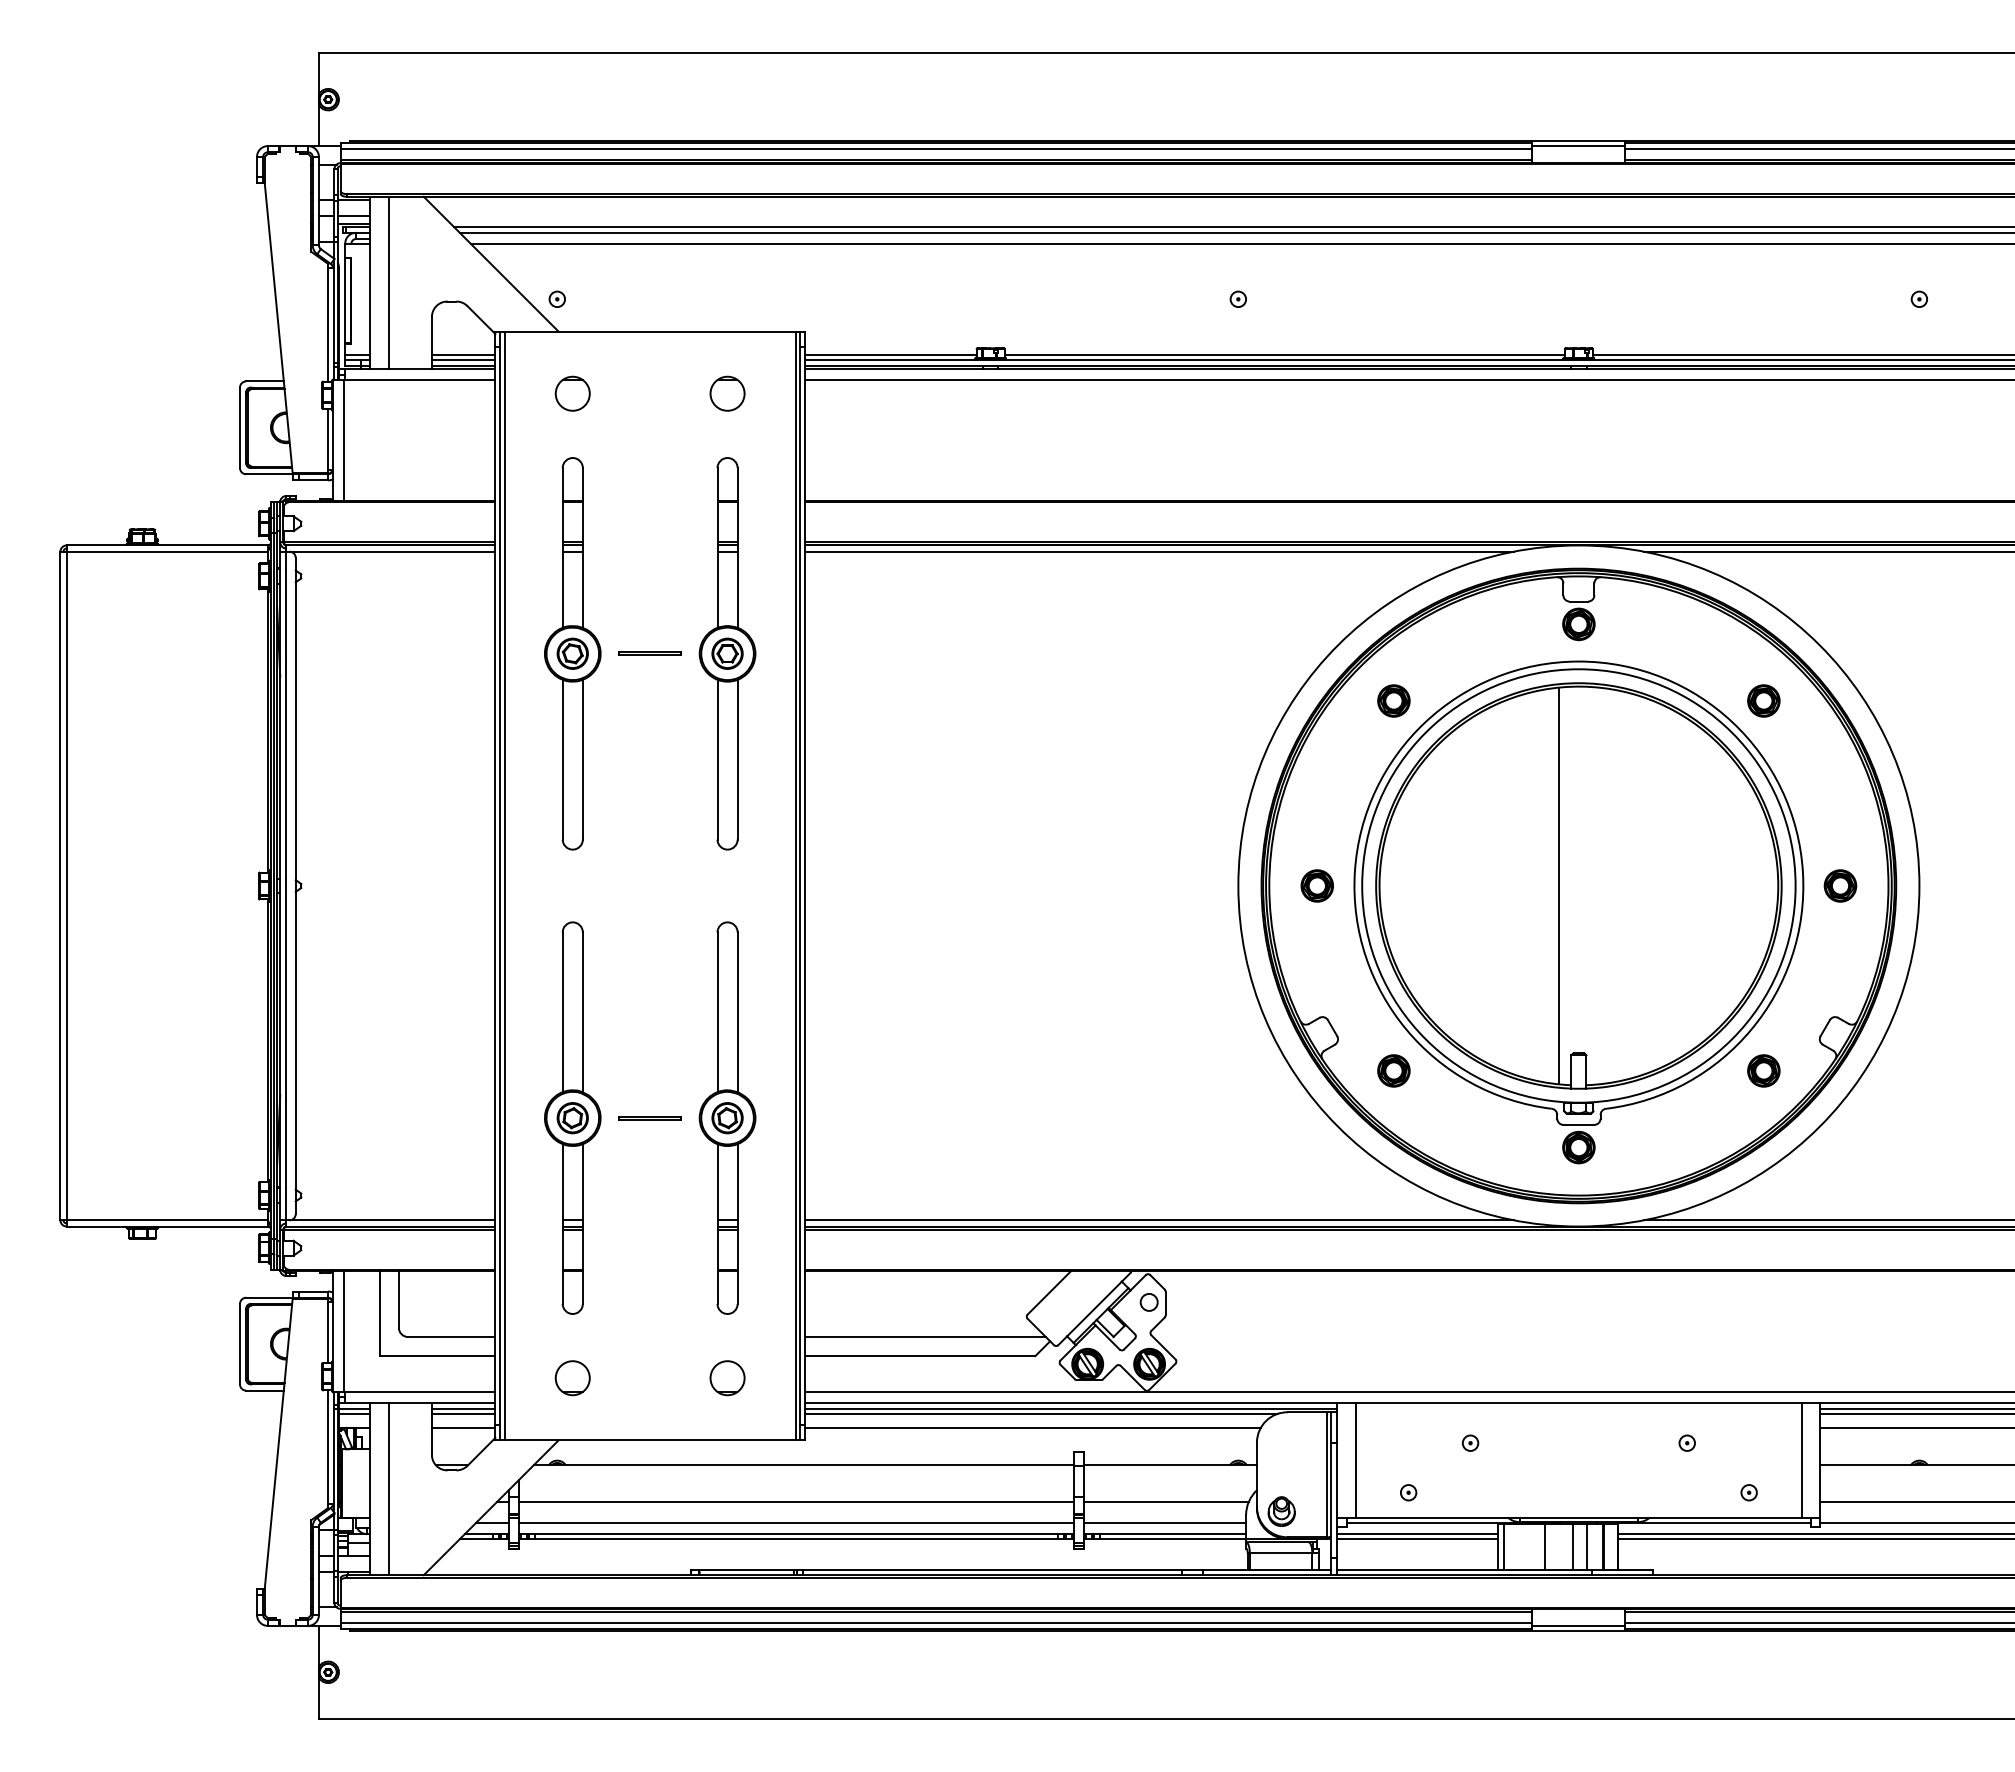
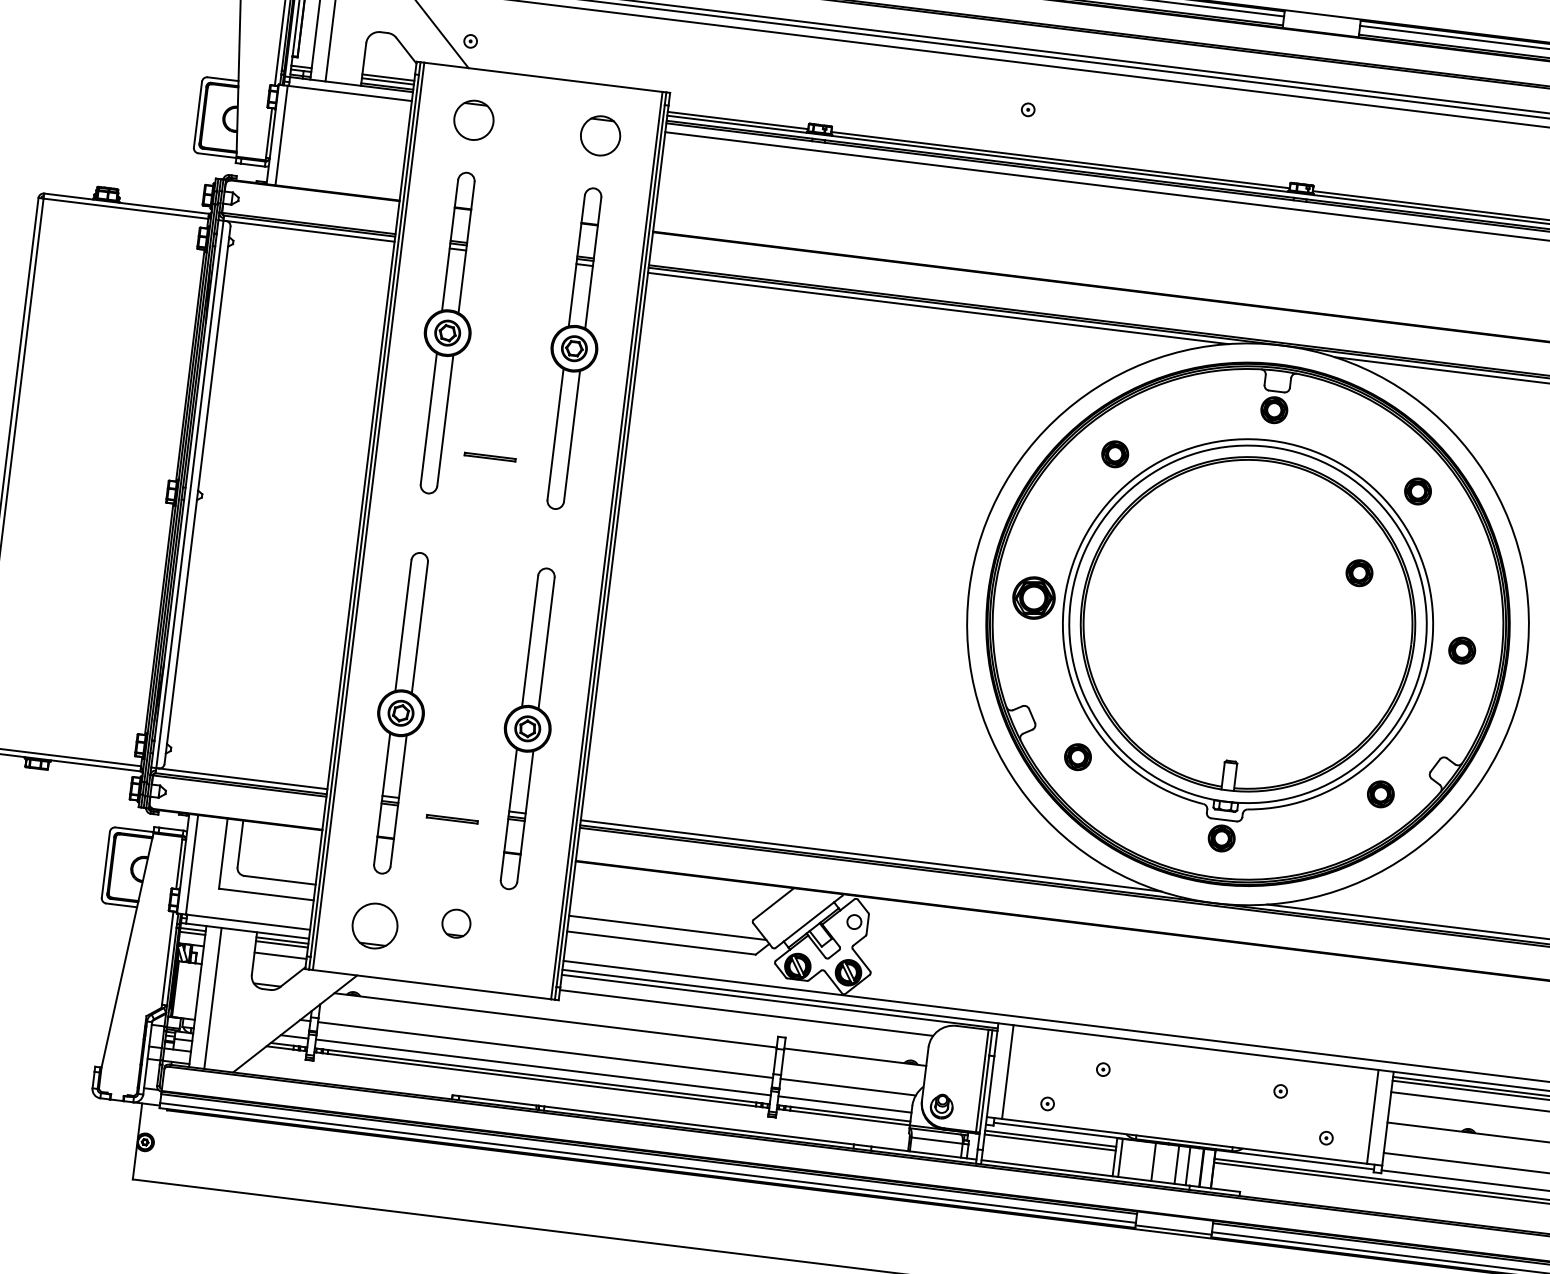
line: (1578, 146) -> (1322, 18), removed
part: (572, 393) -> (473, 120), size x1.4
part: (727, 393) -> (600, 135), size x1.4
line: (649, 652) -> (489, 456), moved
part: (1705, 807) -> (1359, 572), added
part: (1316, 885) -> (1033, 597), size x1.6
line: (1559, 885) -> (1232, 621), removed
line: (649, 1117) -> (451, 818), moved
part: (572, 1378) -> (374, 926), size x1.6
part: (727, 1378) -> (456, 923), moved
line: (1041, 1413) -> (755, 1002), removed

